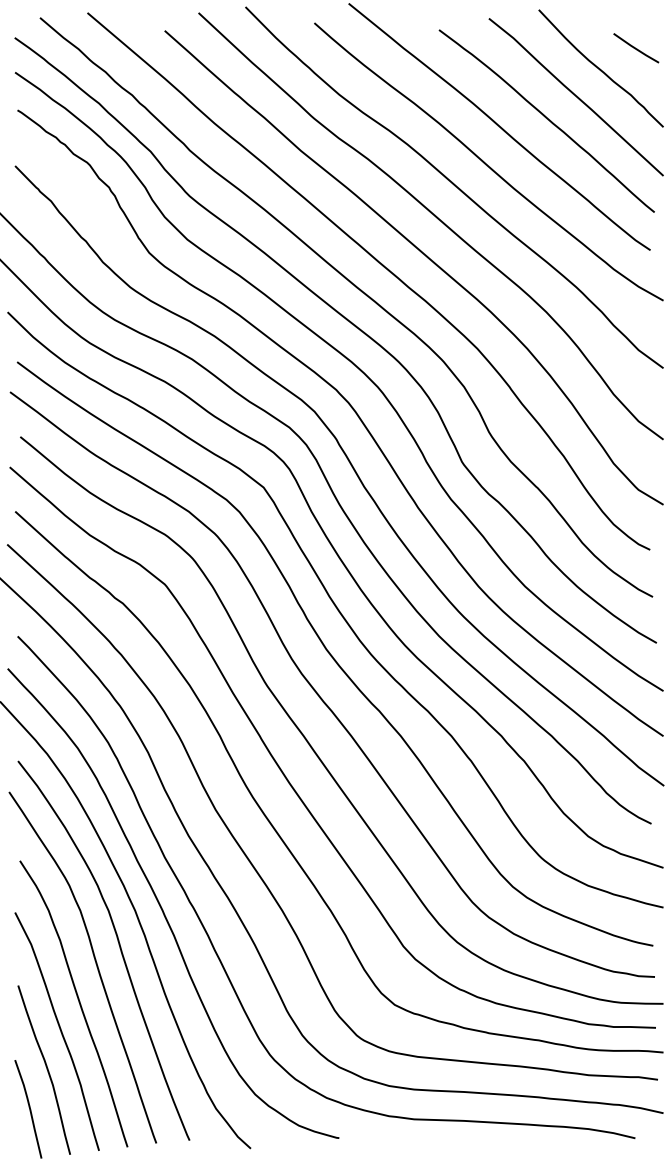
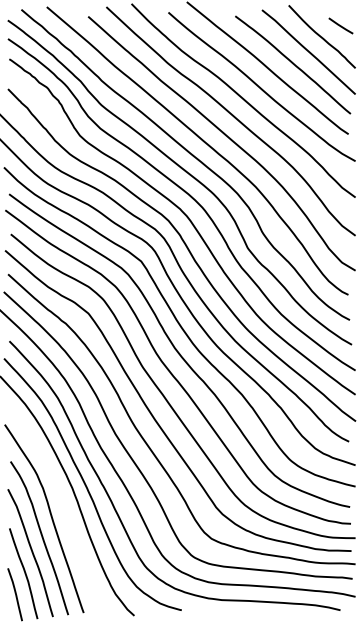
curve: (116, 942) -> (62, 505), removed

